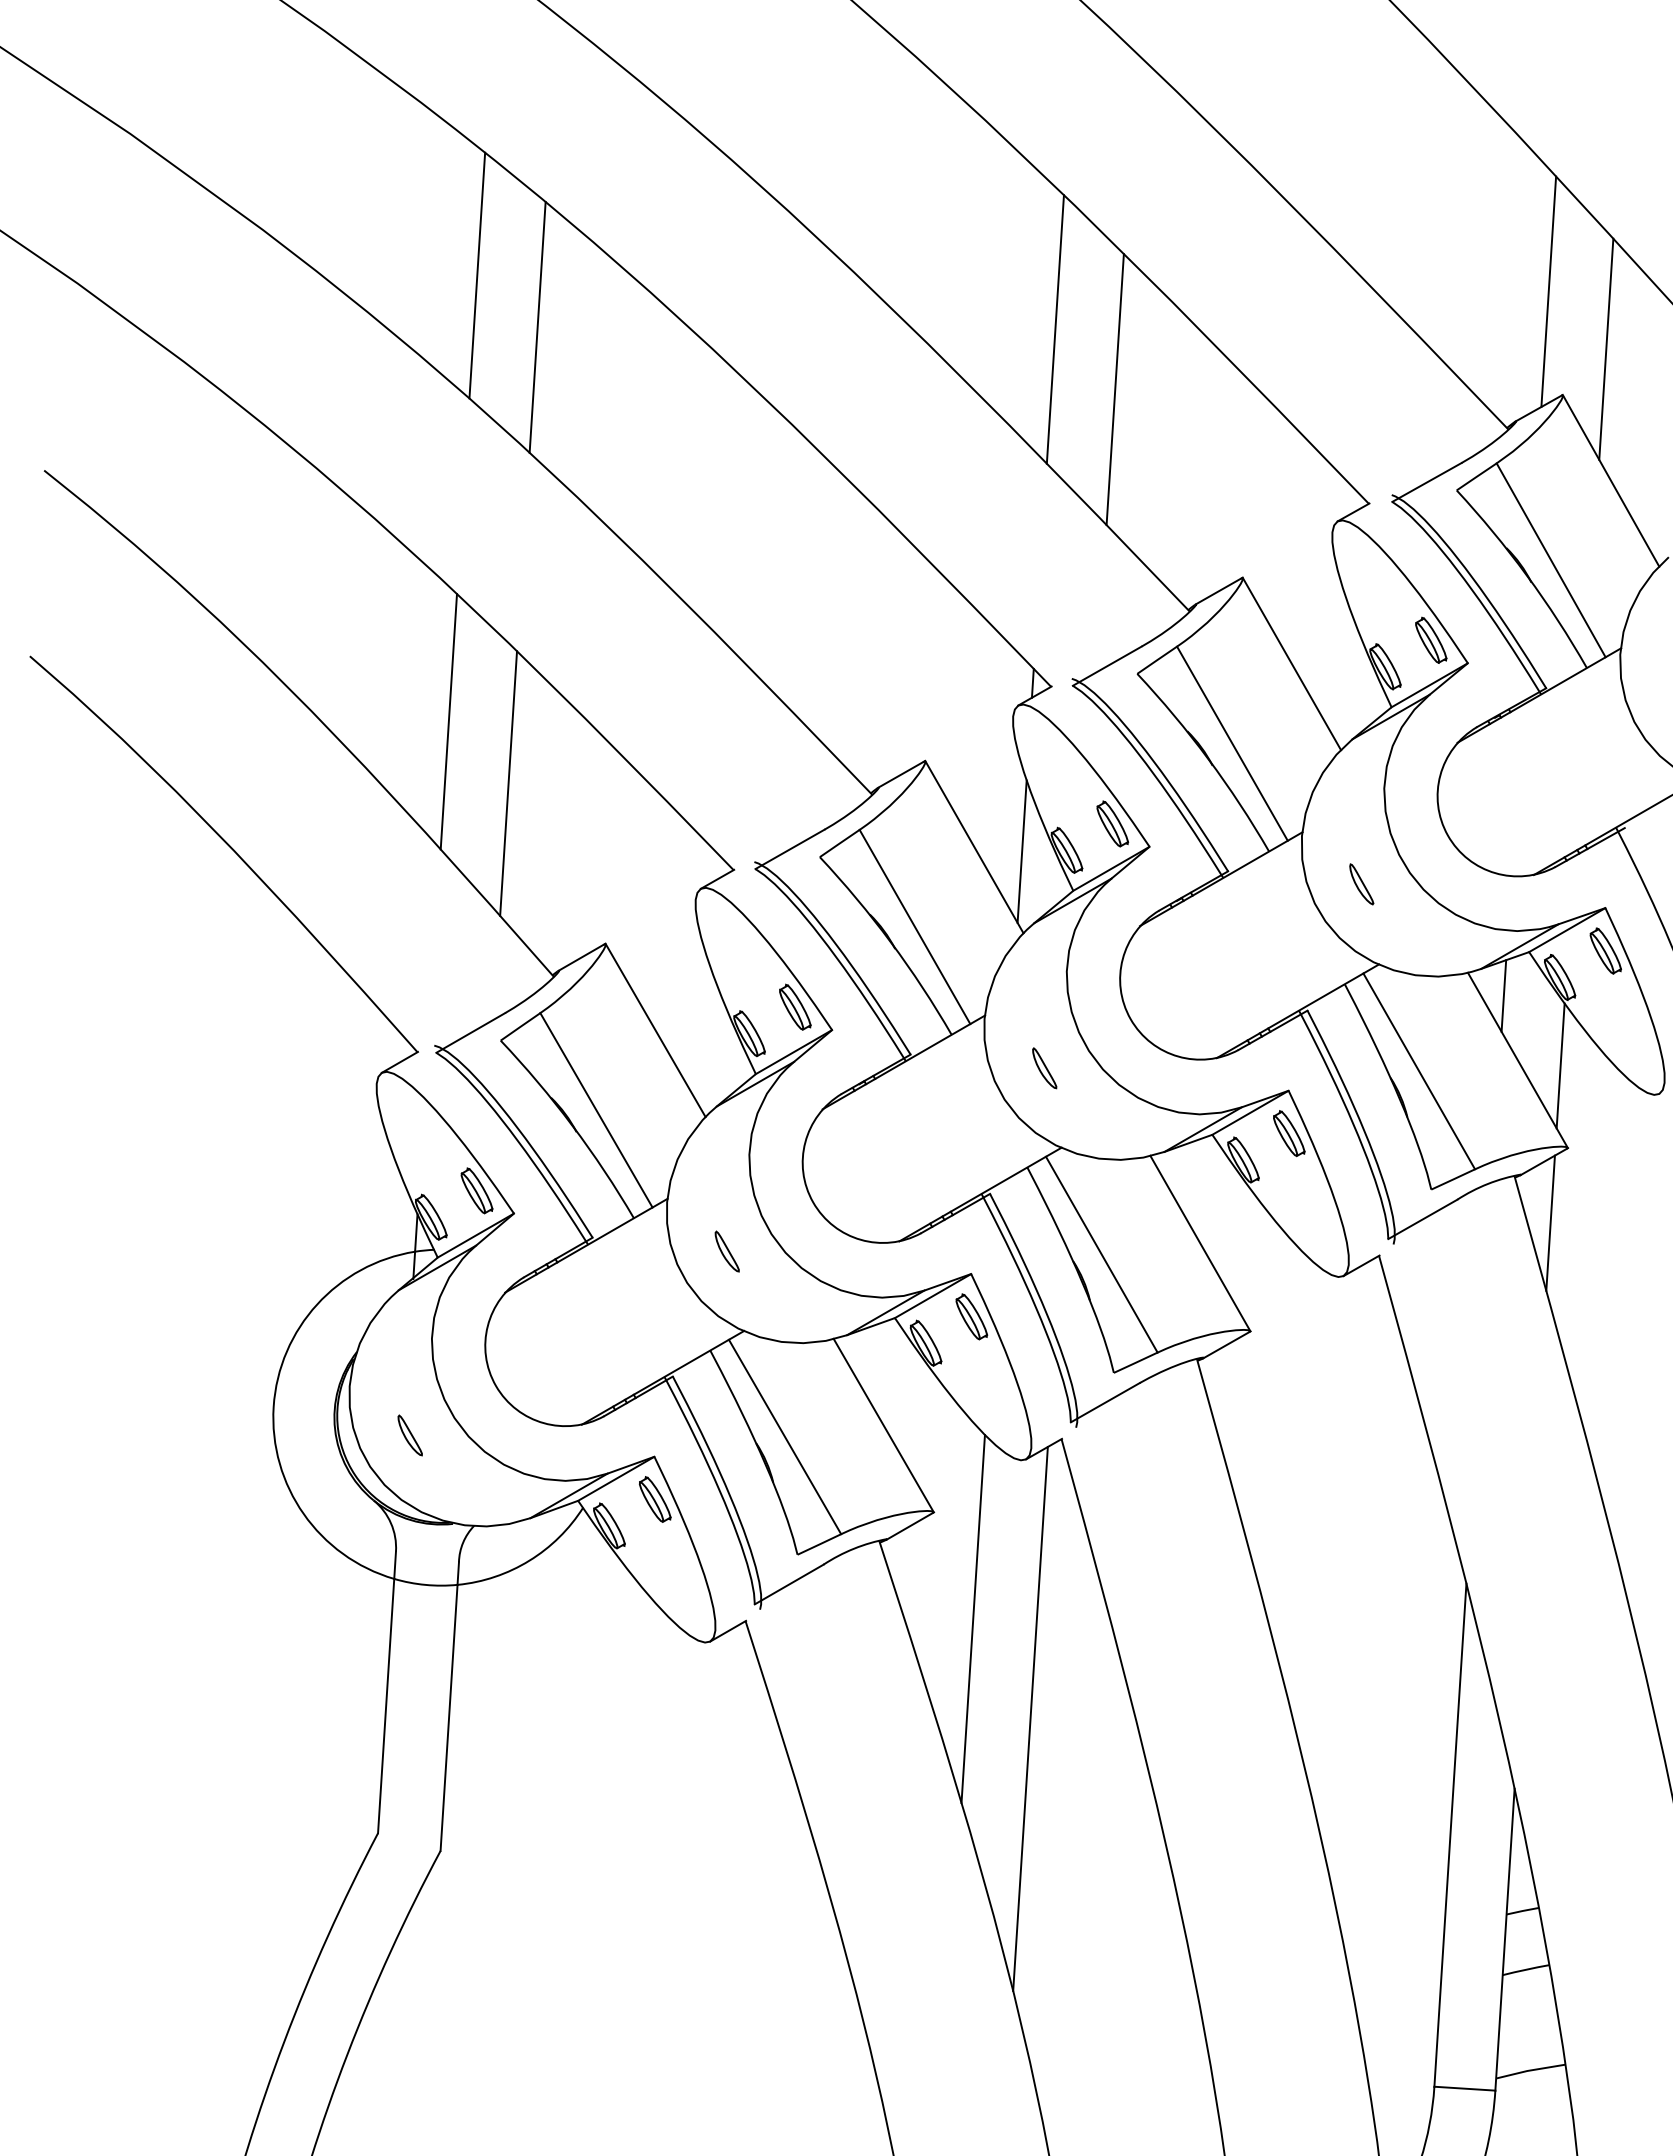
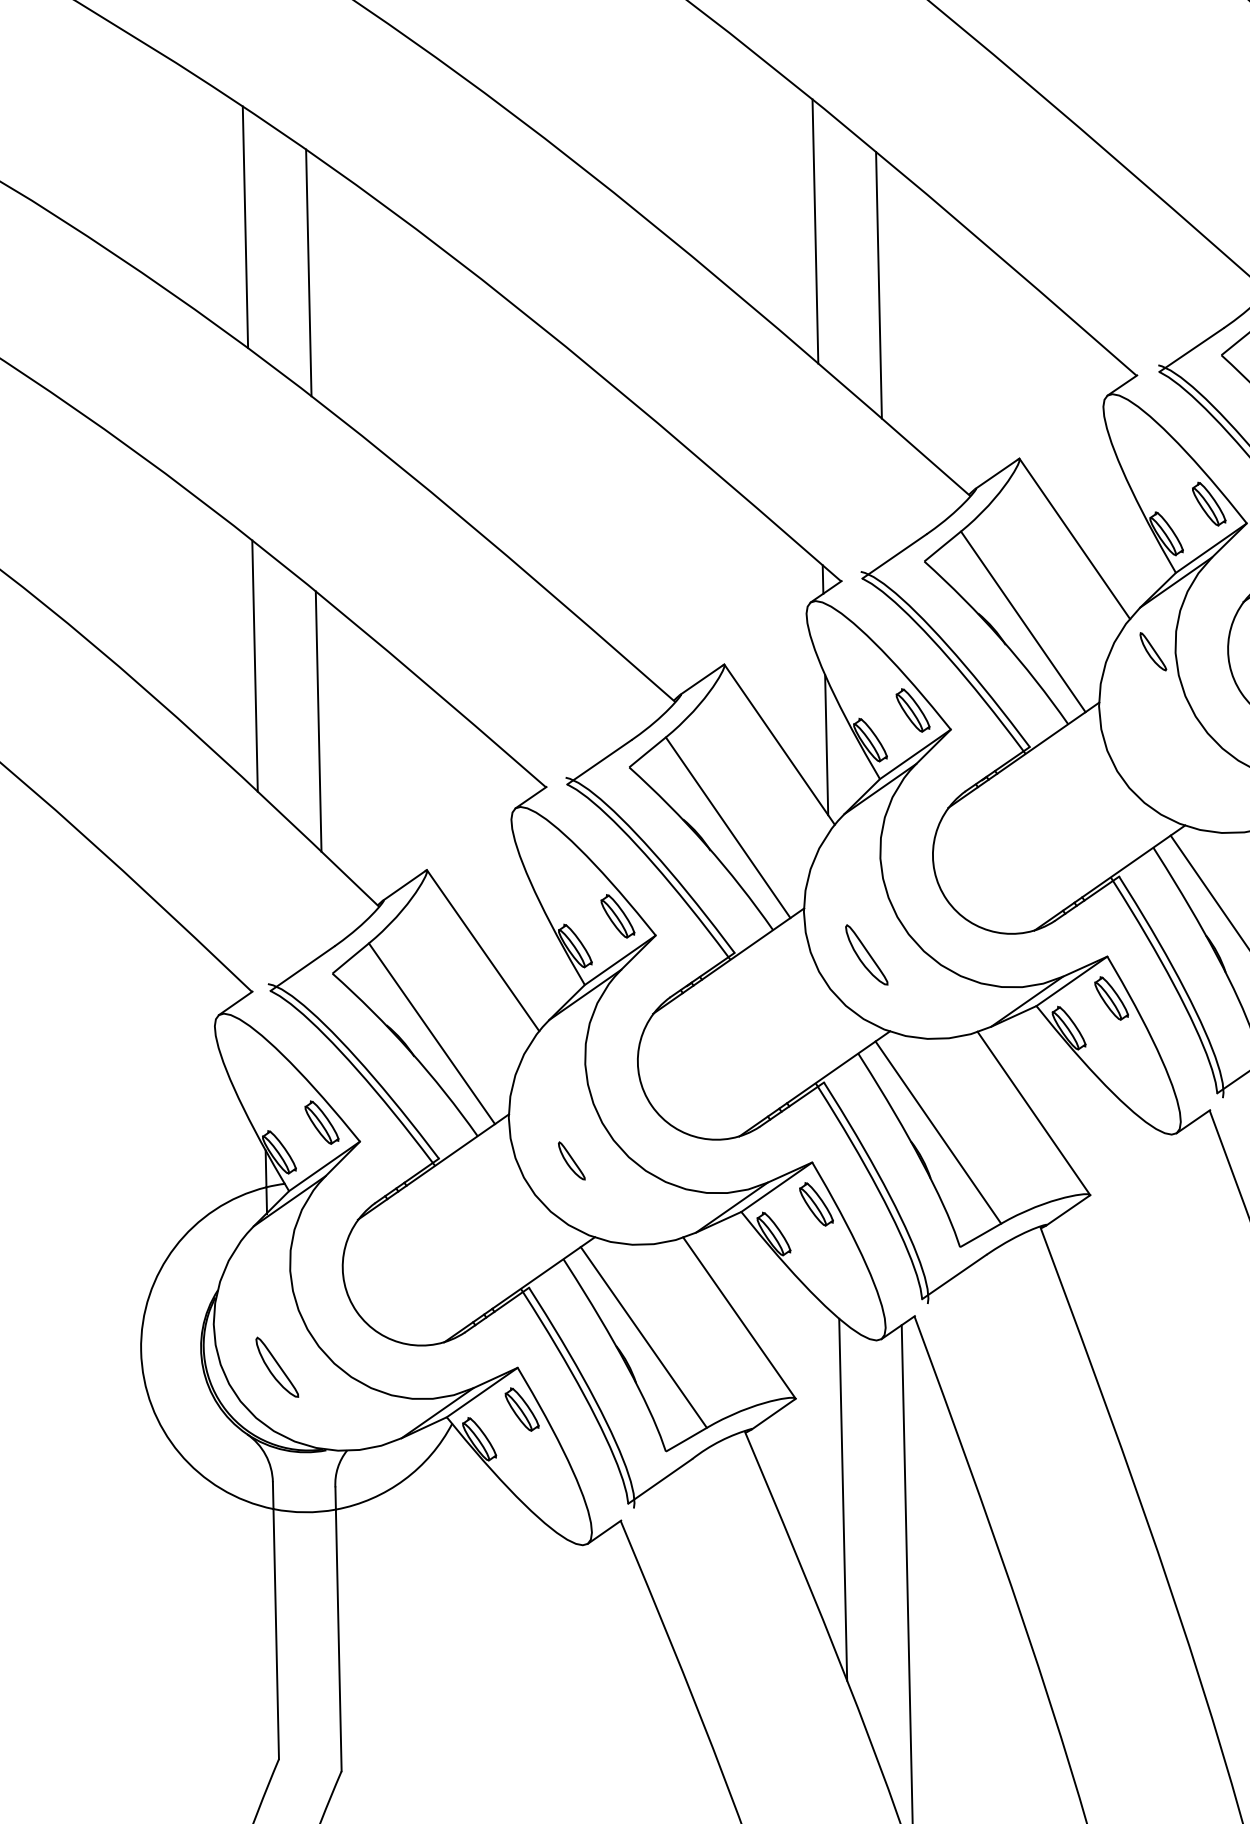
part: (1361, 884) -> (1153, 651), moved
part: (1044, 1068) -> (866, 955), size x1.6
part: (409, 1435) -> (276, 1367), size x1.6

